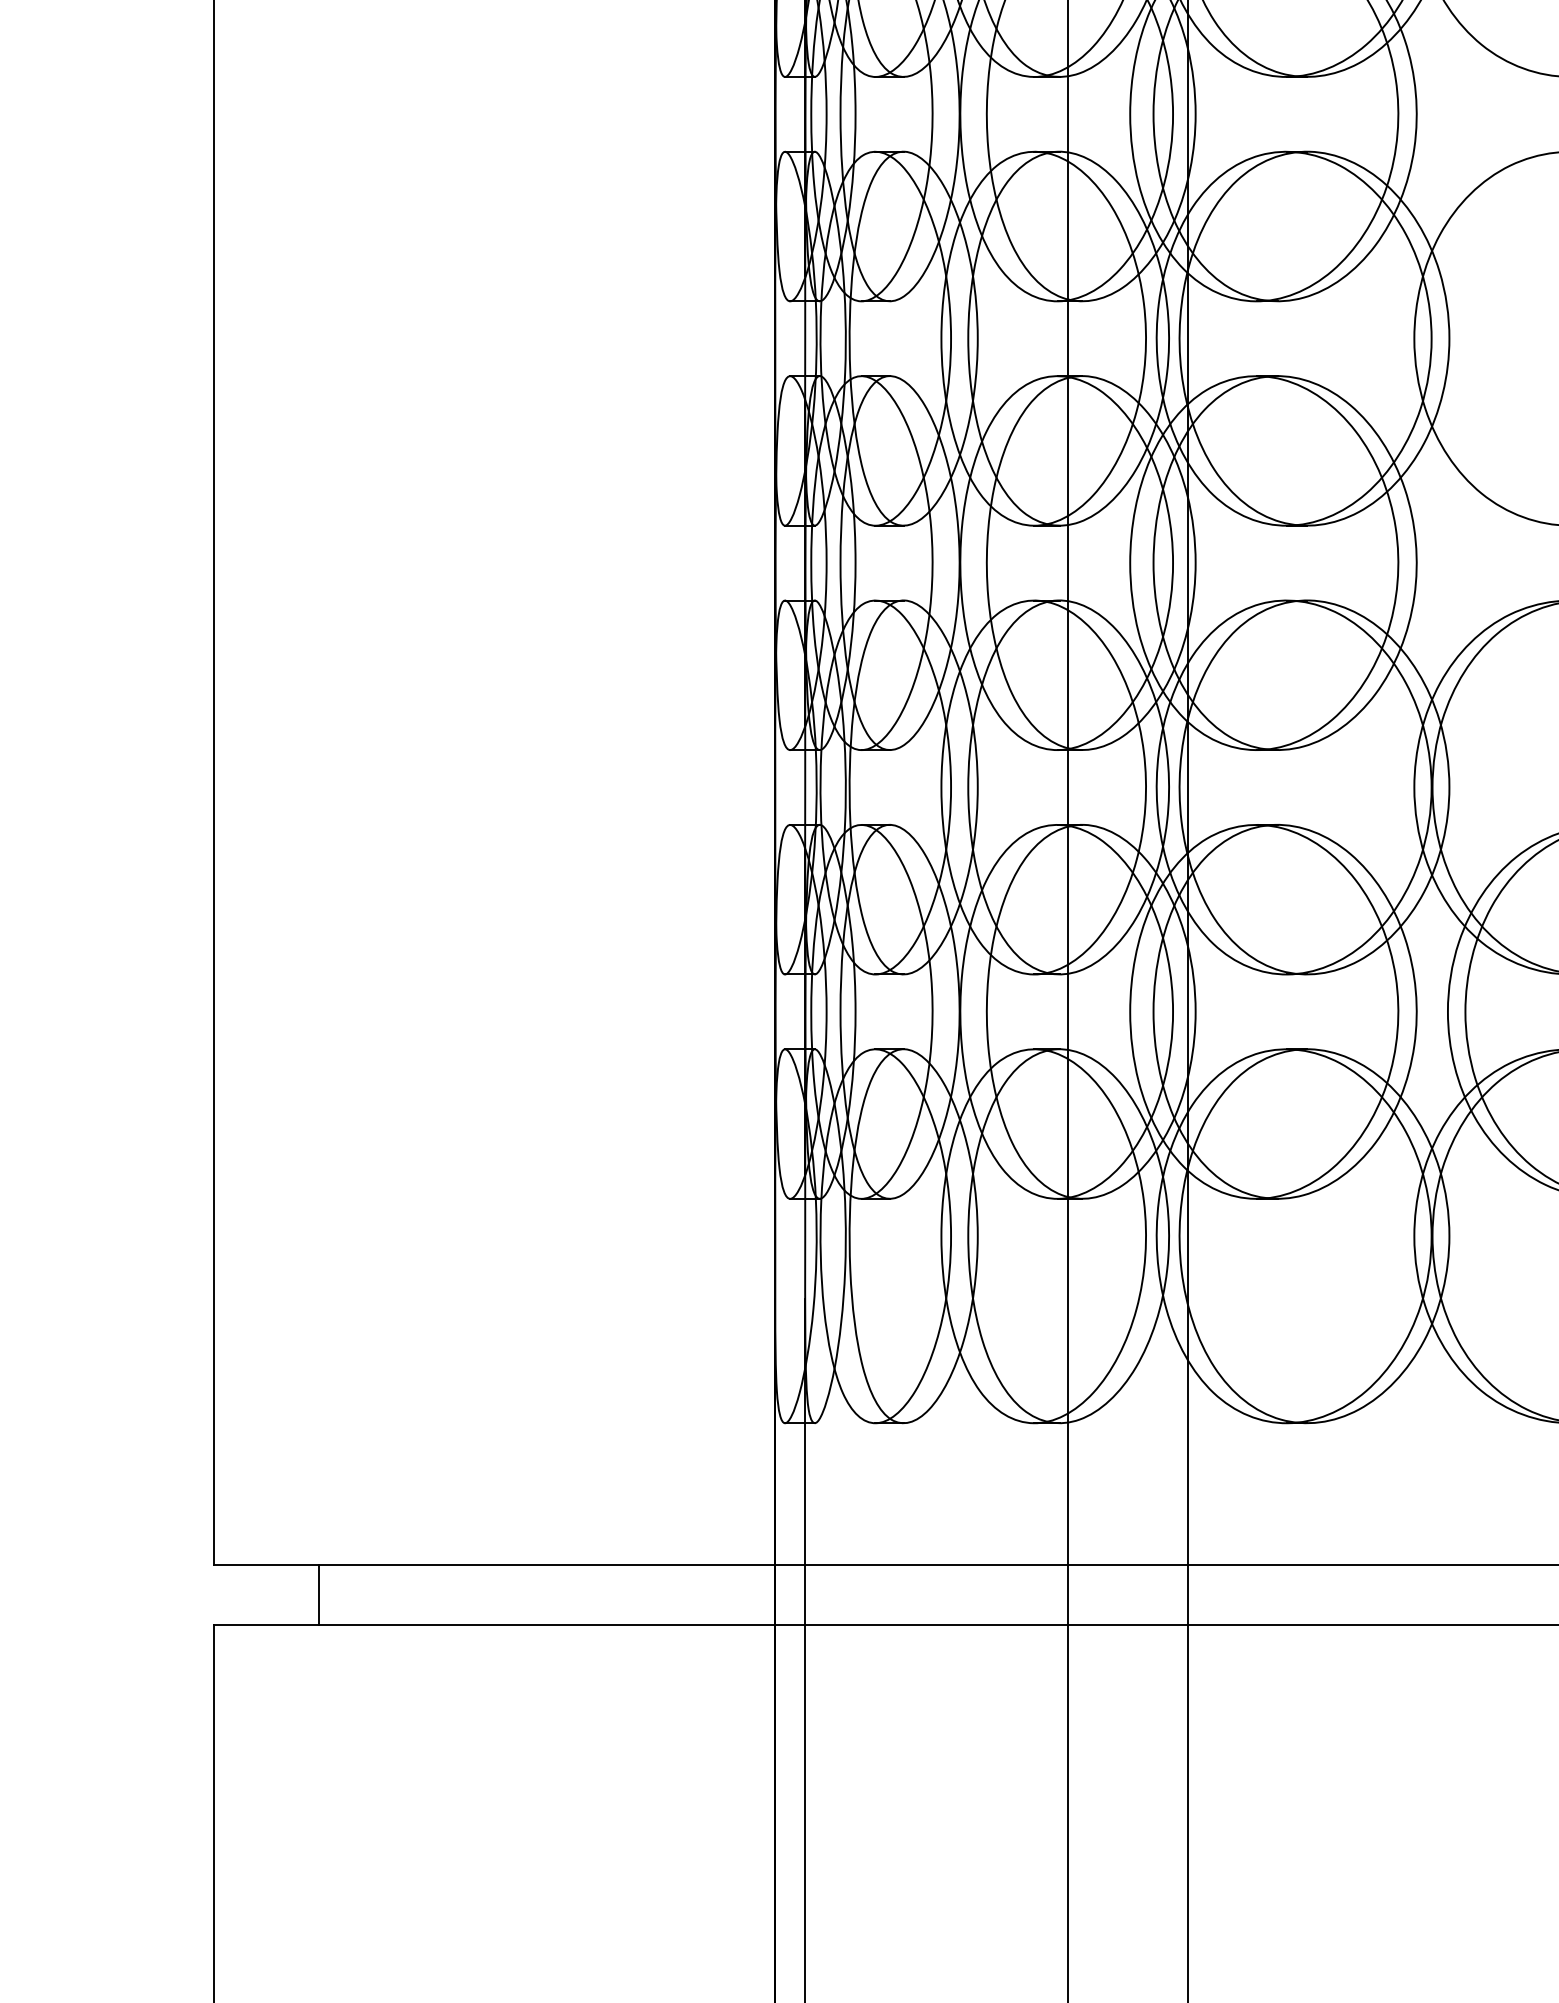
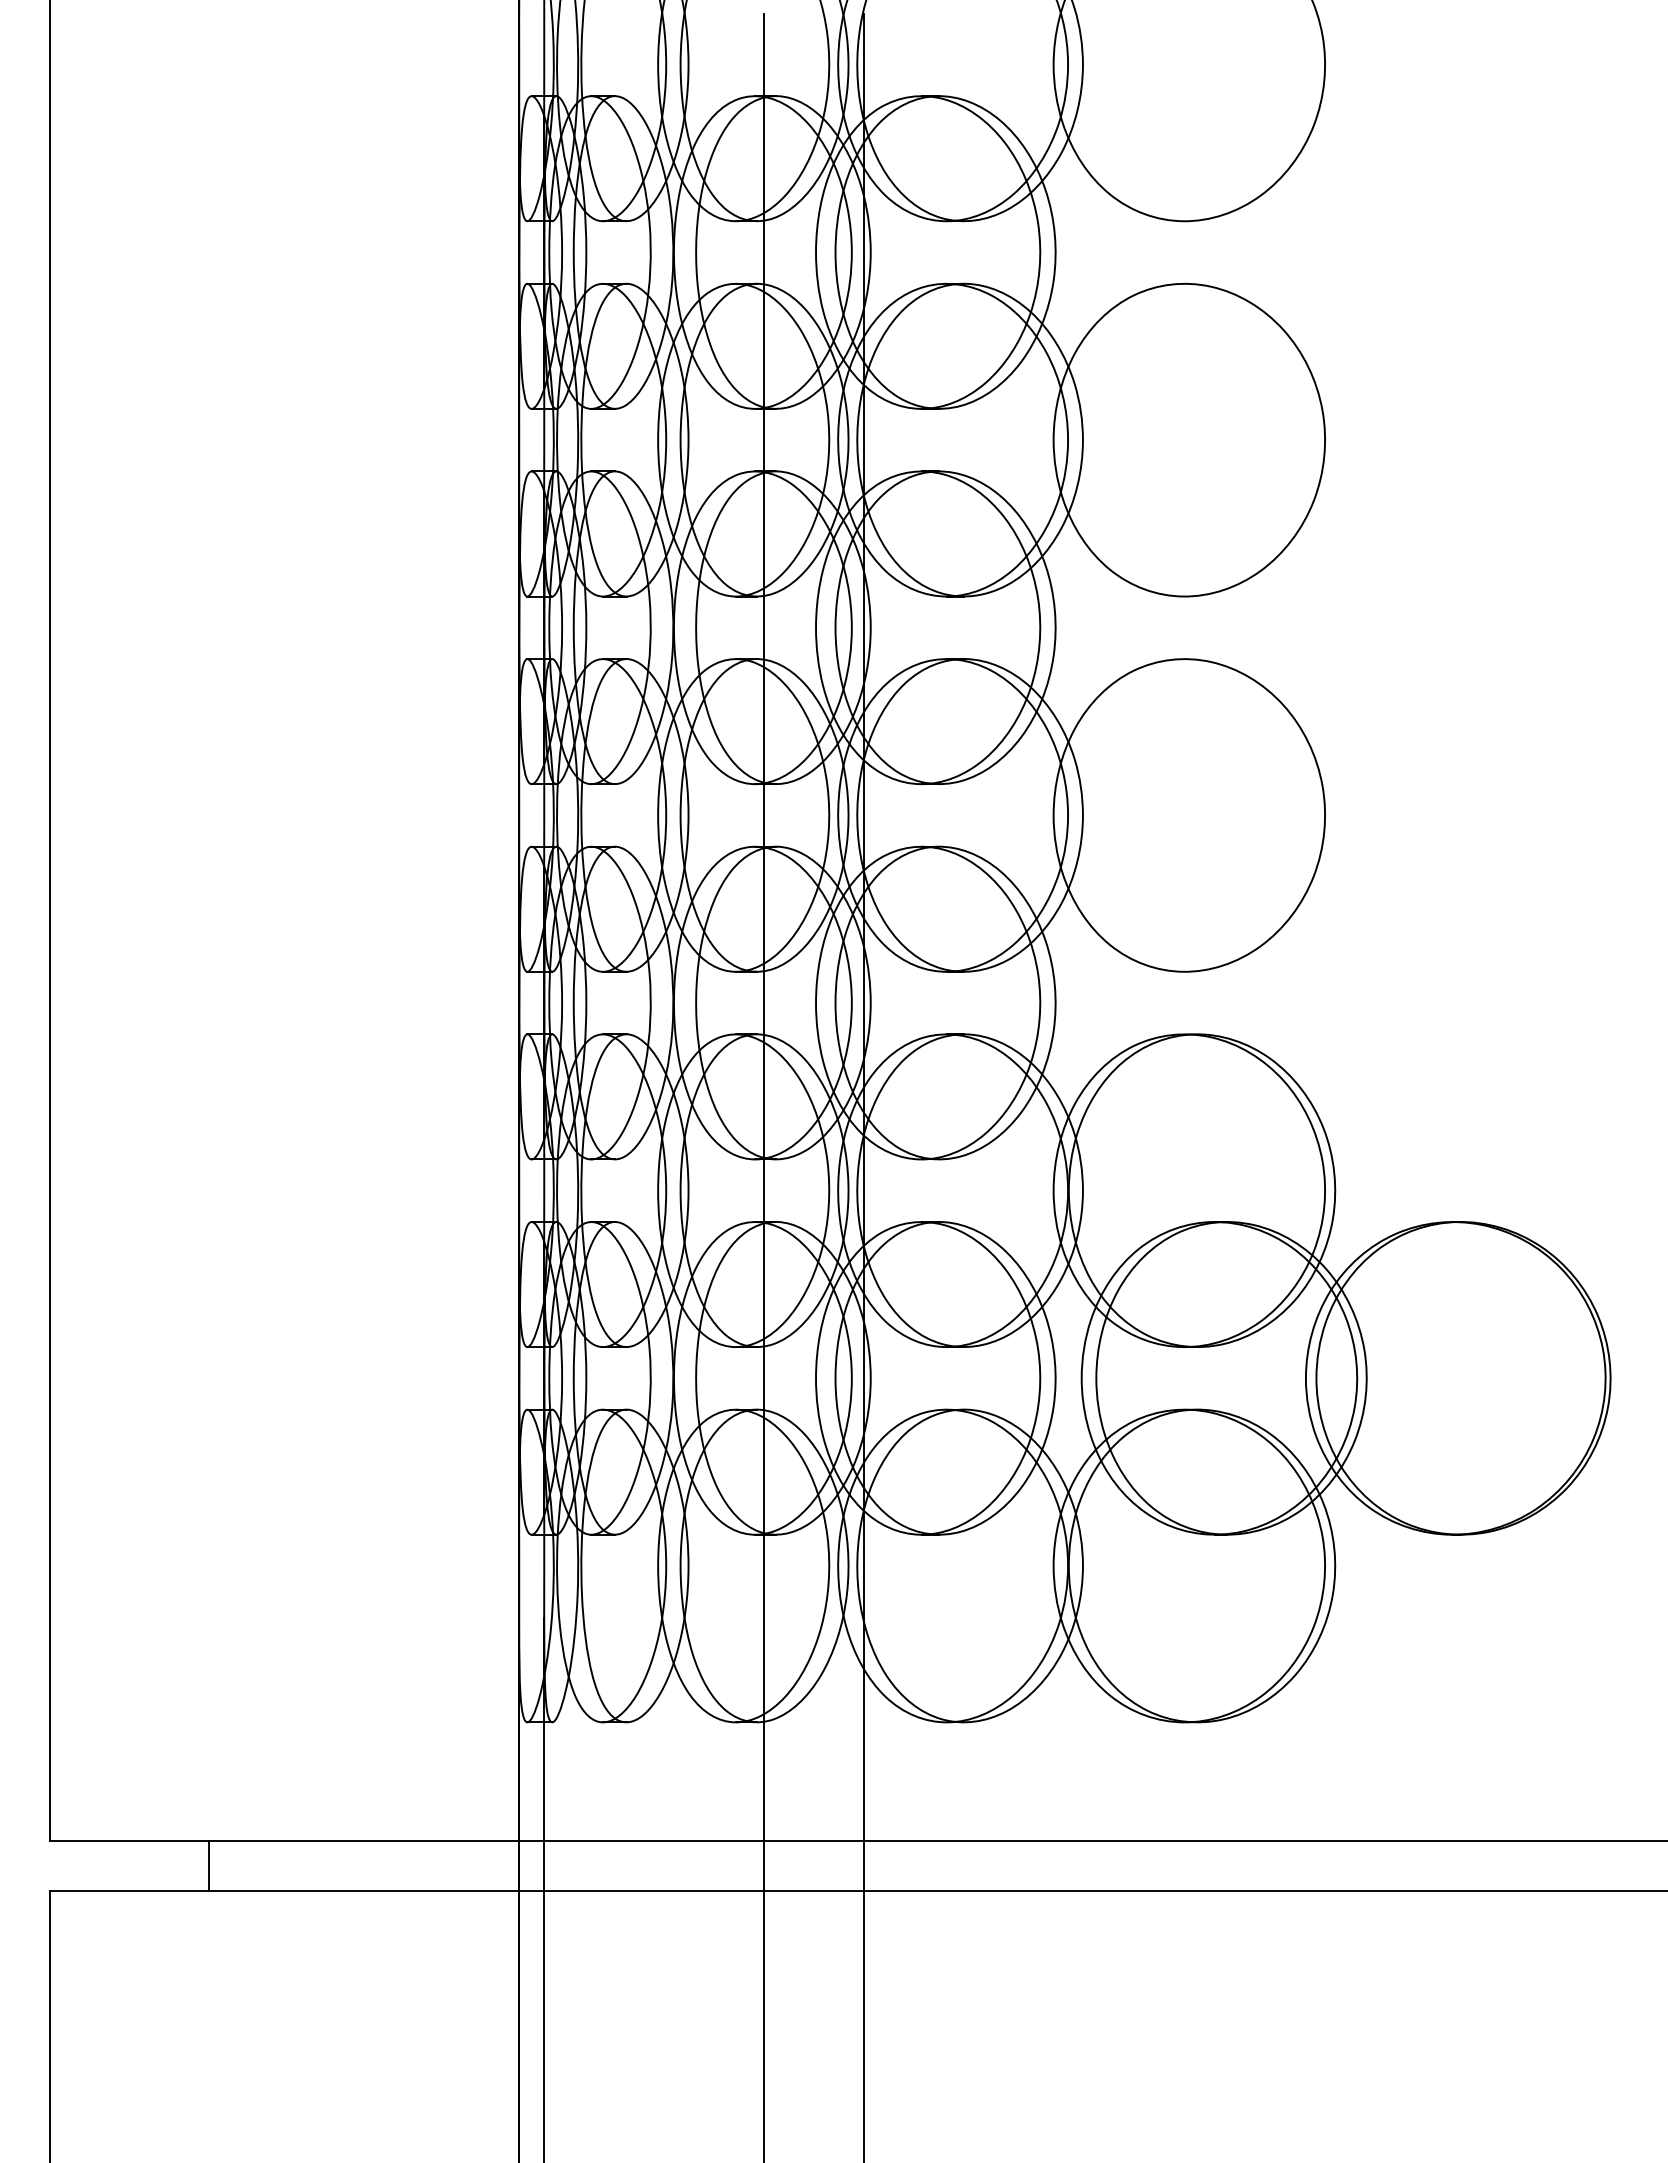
line: (318, 1595) -> (208, 1866), moved

